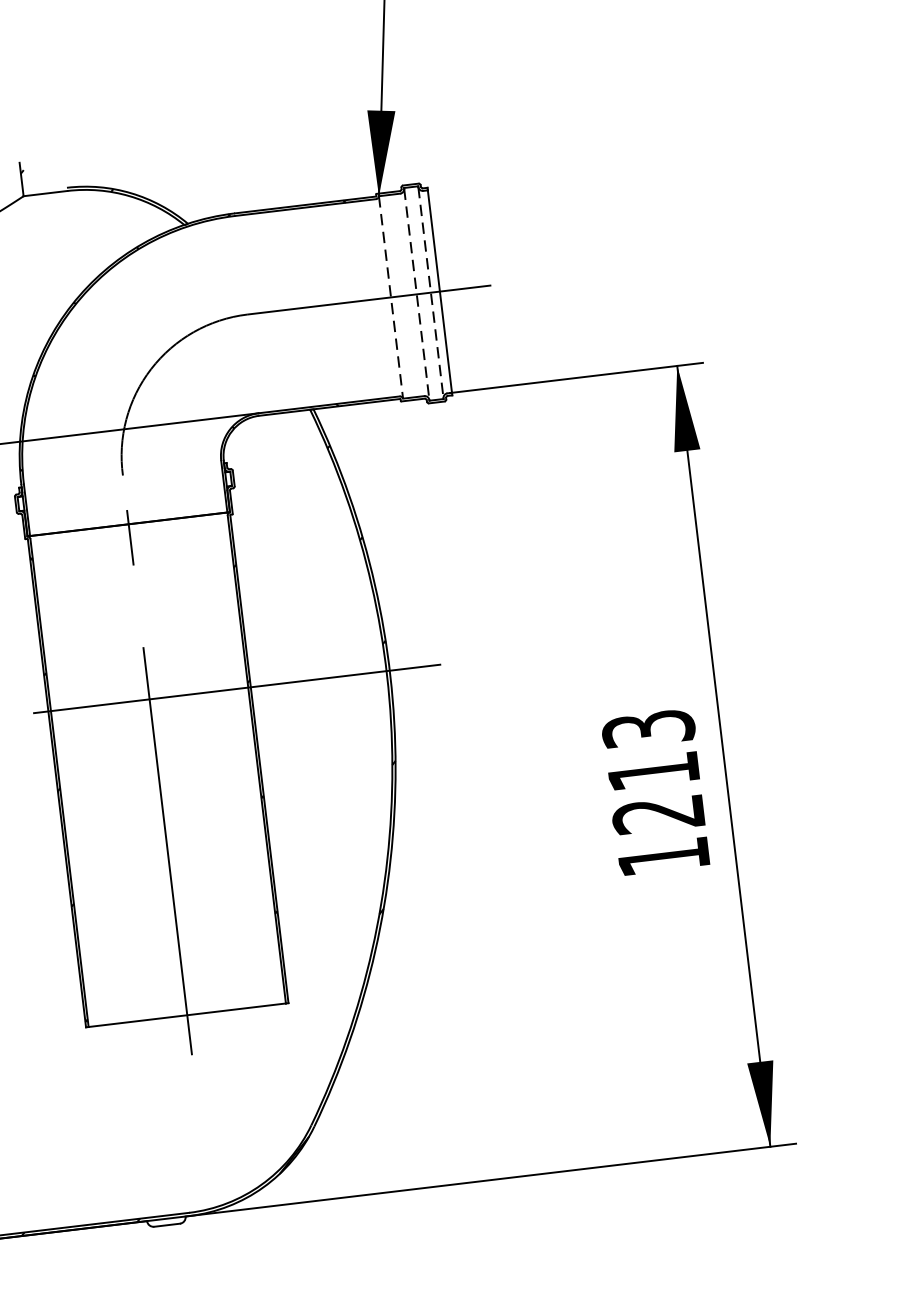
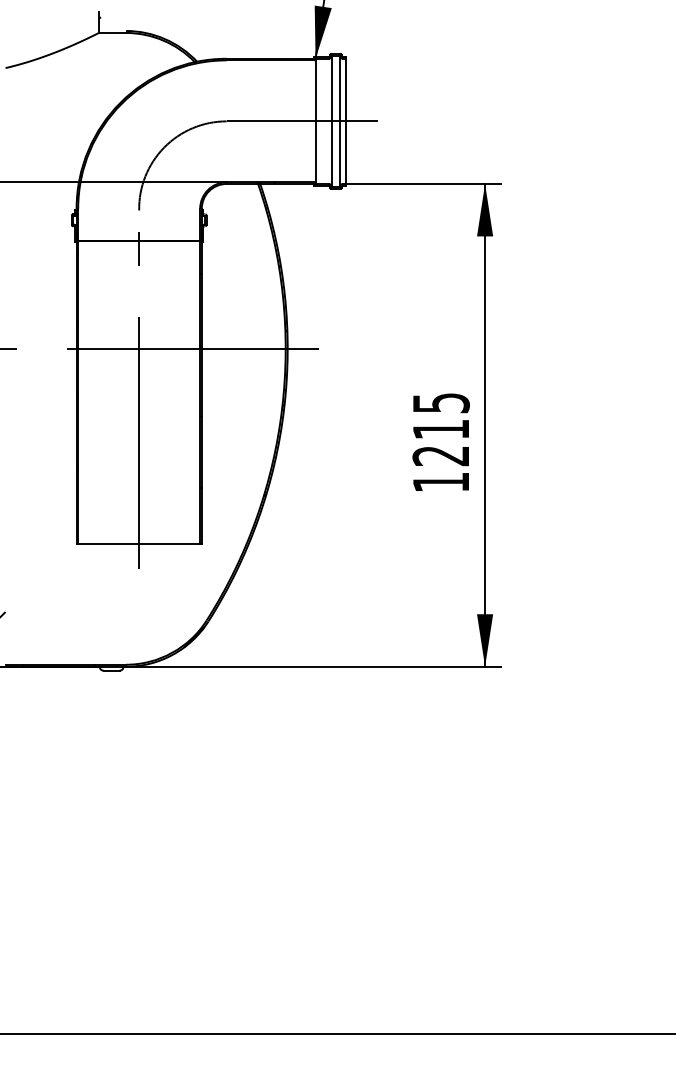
line: (431, 292) -> (340, 121), dashed -> solid
line: (416, 294) -> (331, 121), dashed -> solid
line: (390, 297) -> (315, 121), dashed -> solid
text: (647, 728) -> (440, 402), 1213 -> 1215

